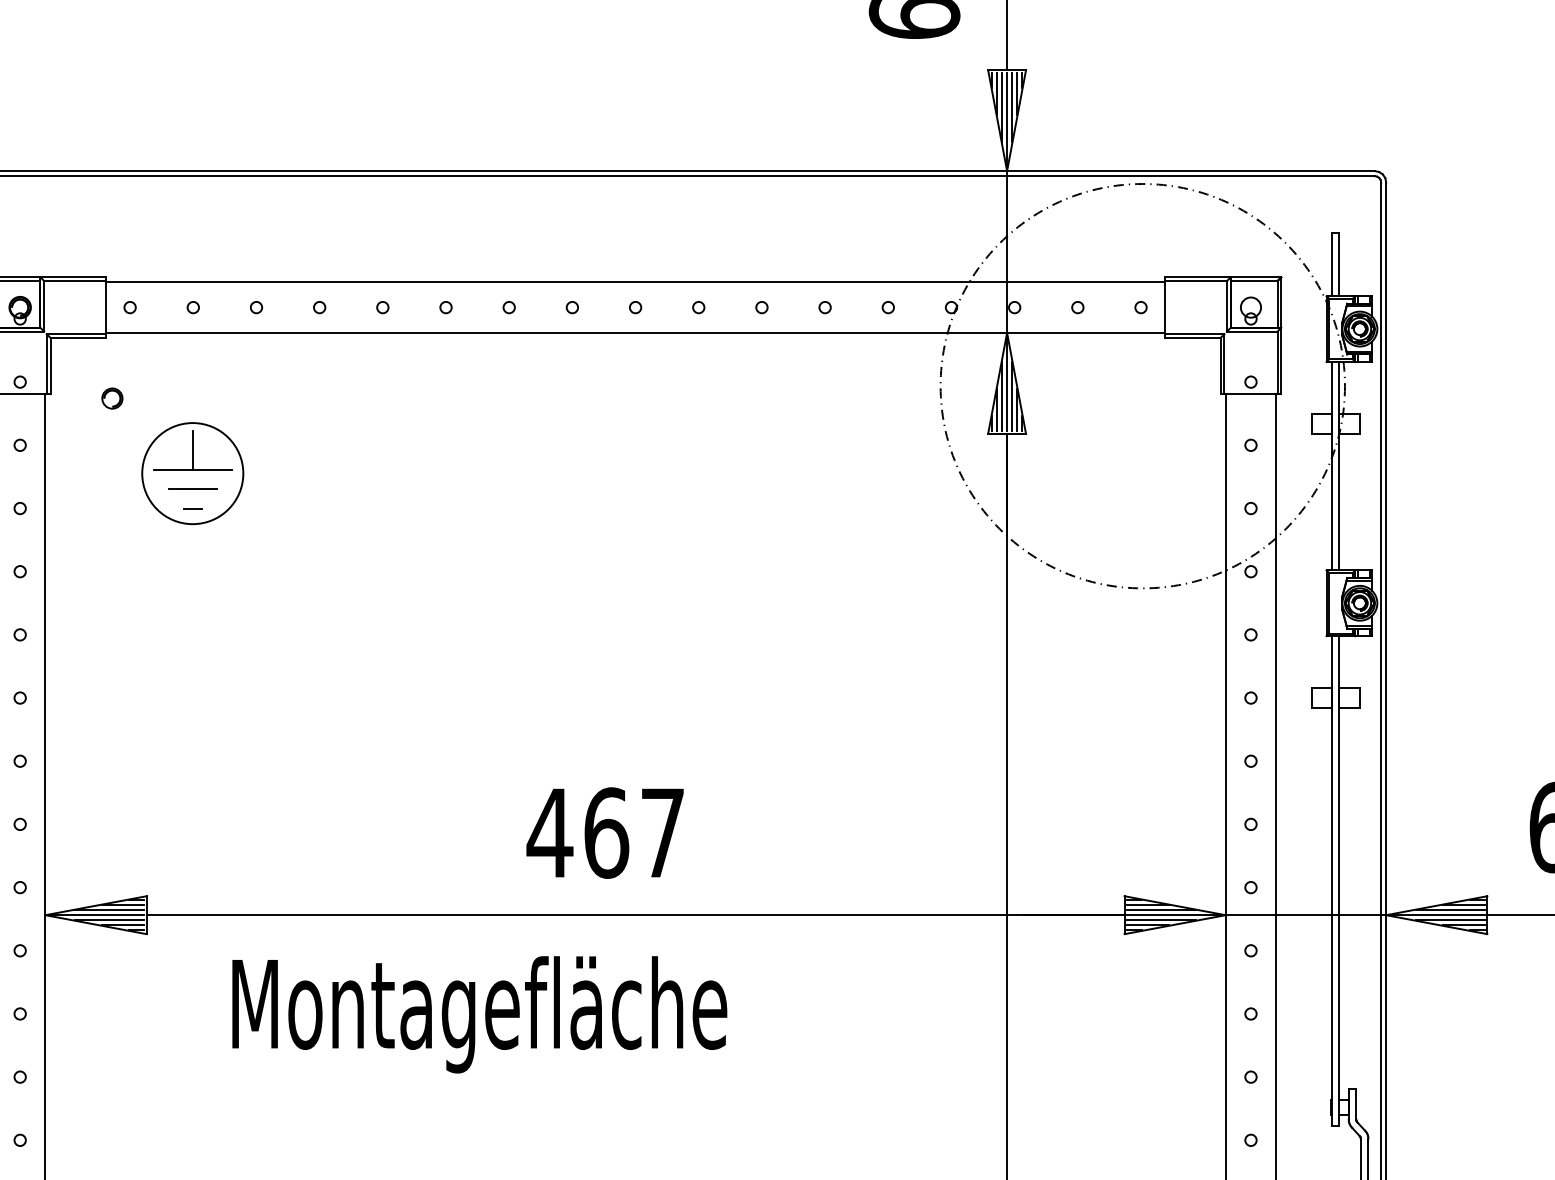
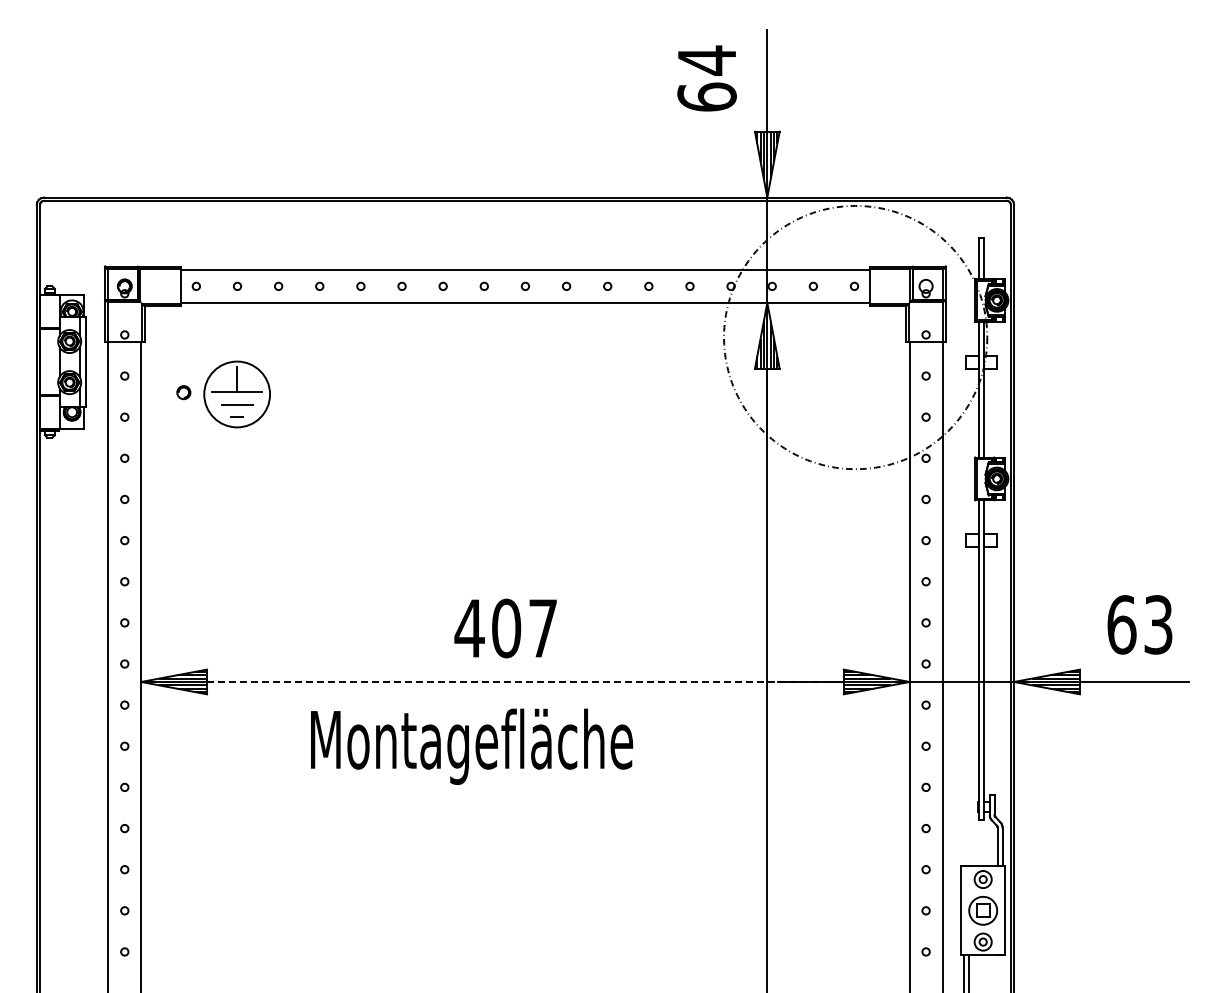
circle: (111, 398) -> (183, 392), moved
text: (606, 833) -> (506, 628), 467 -> 407
line: (635, 914) -> (525, 681), solid -> dashed
text: (480, 1014) -> (472, 746), moved

